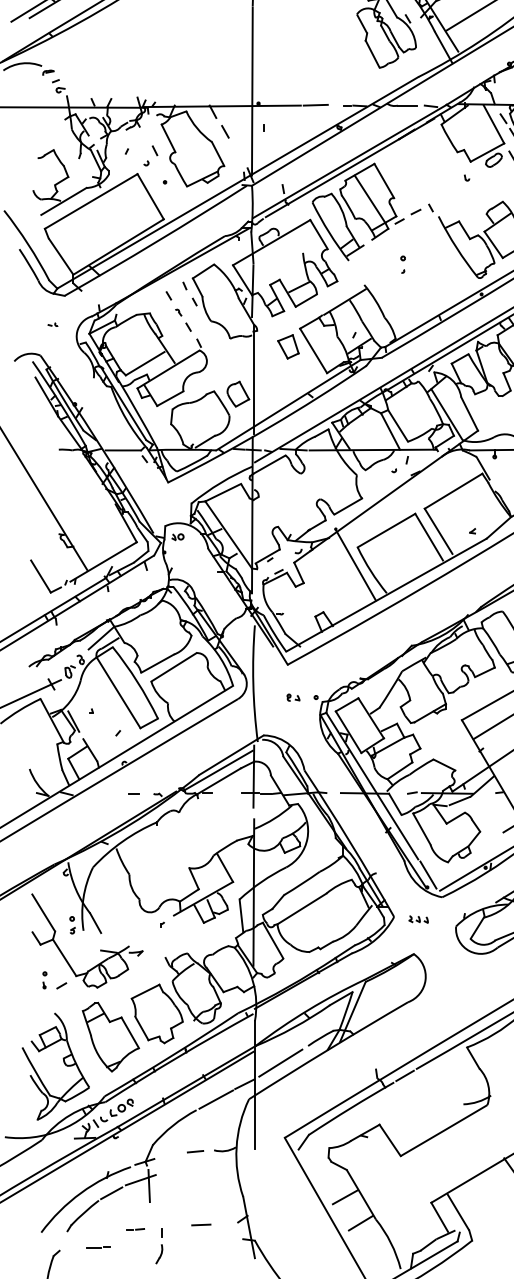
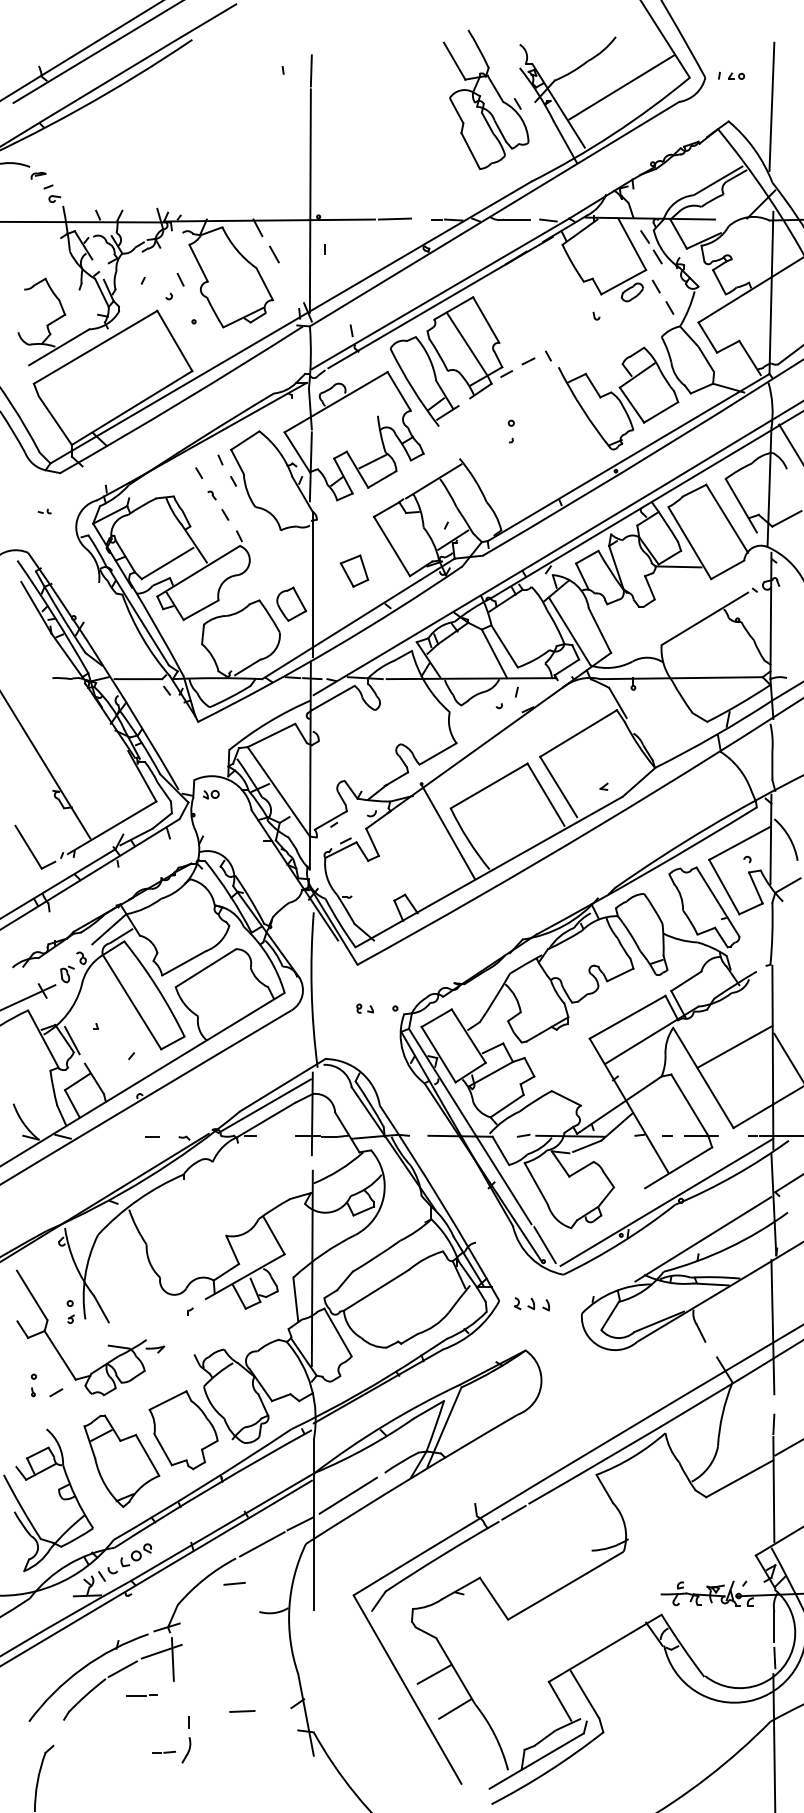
part: (288, 346) -> (354, 570), moved
part: (418, 919) -> (531, 1304), size x1.4
line: (195, 1151) -> (234, 1583), moved
line: (136, 1228) -> (164, 1751), moved
line: (97, 1247) -> (141, 1695), moved

